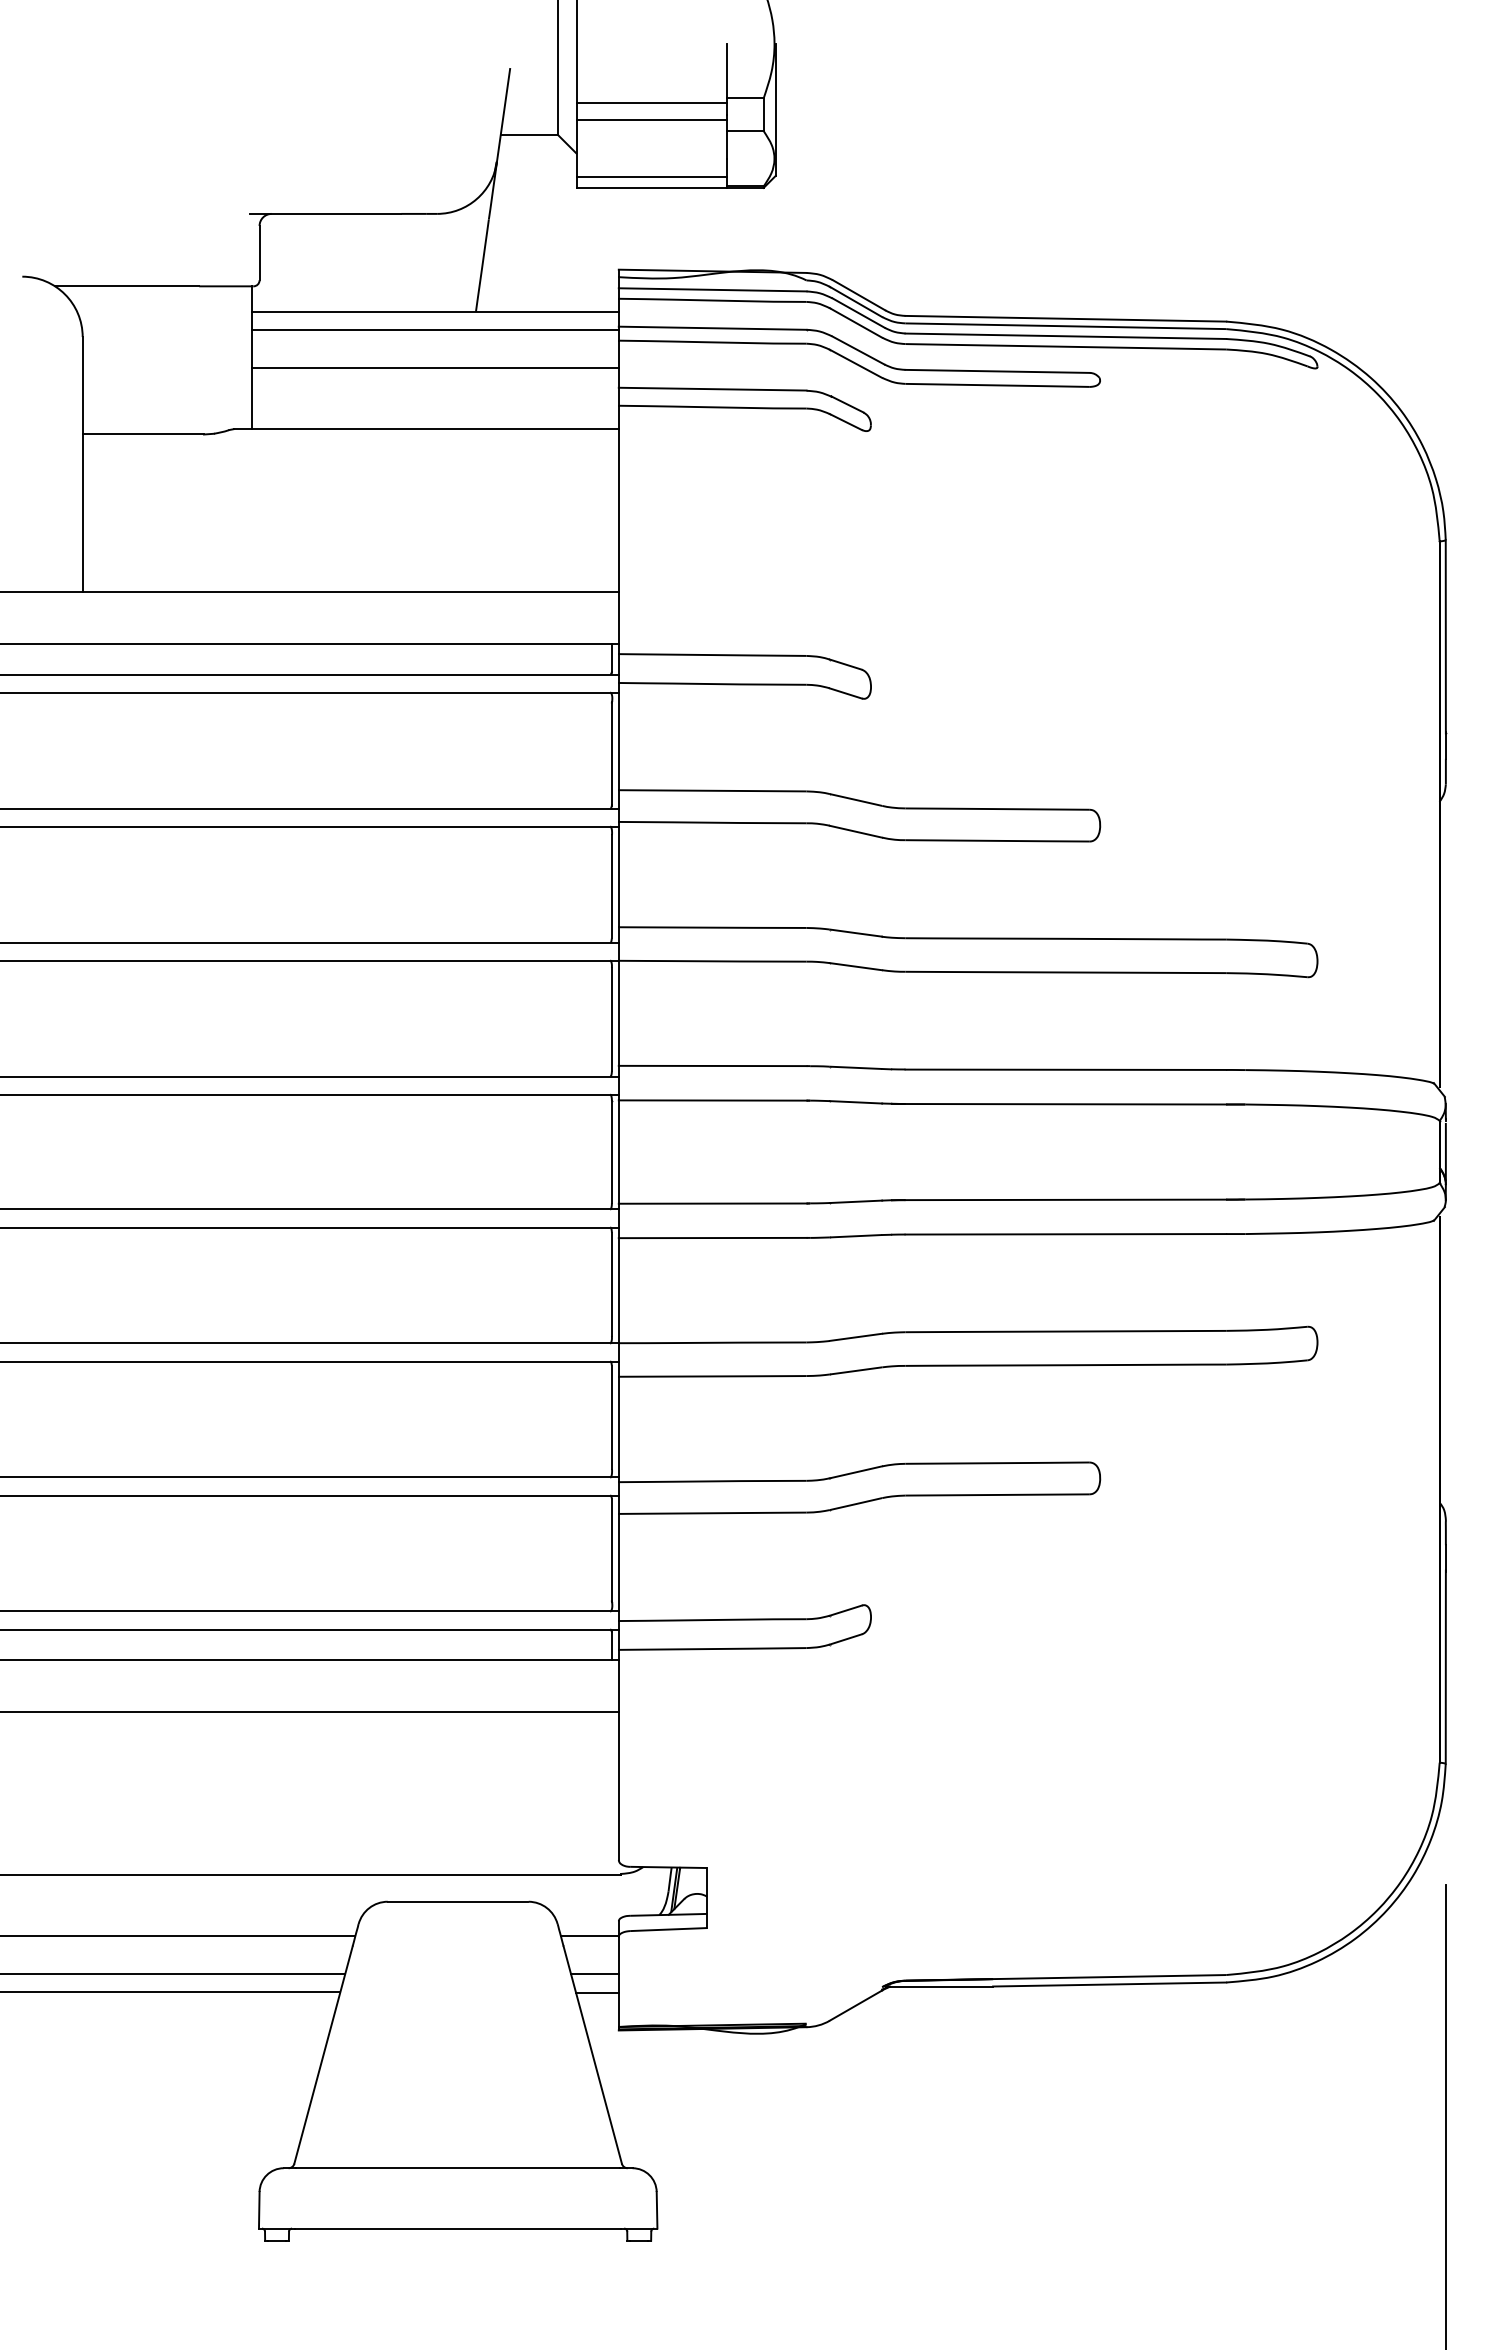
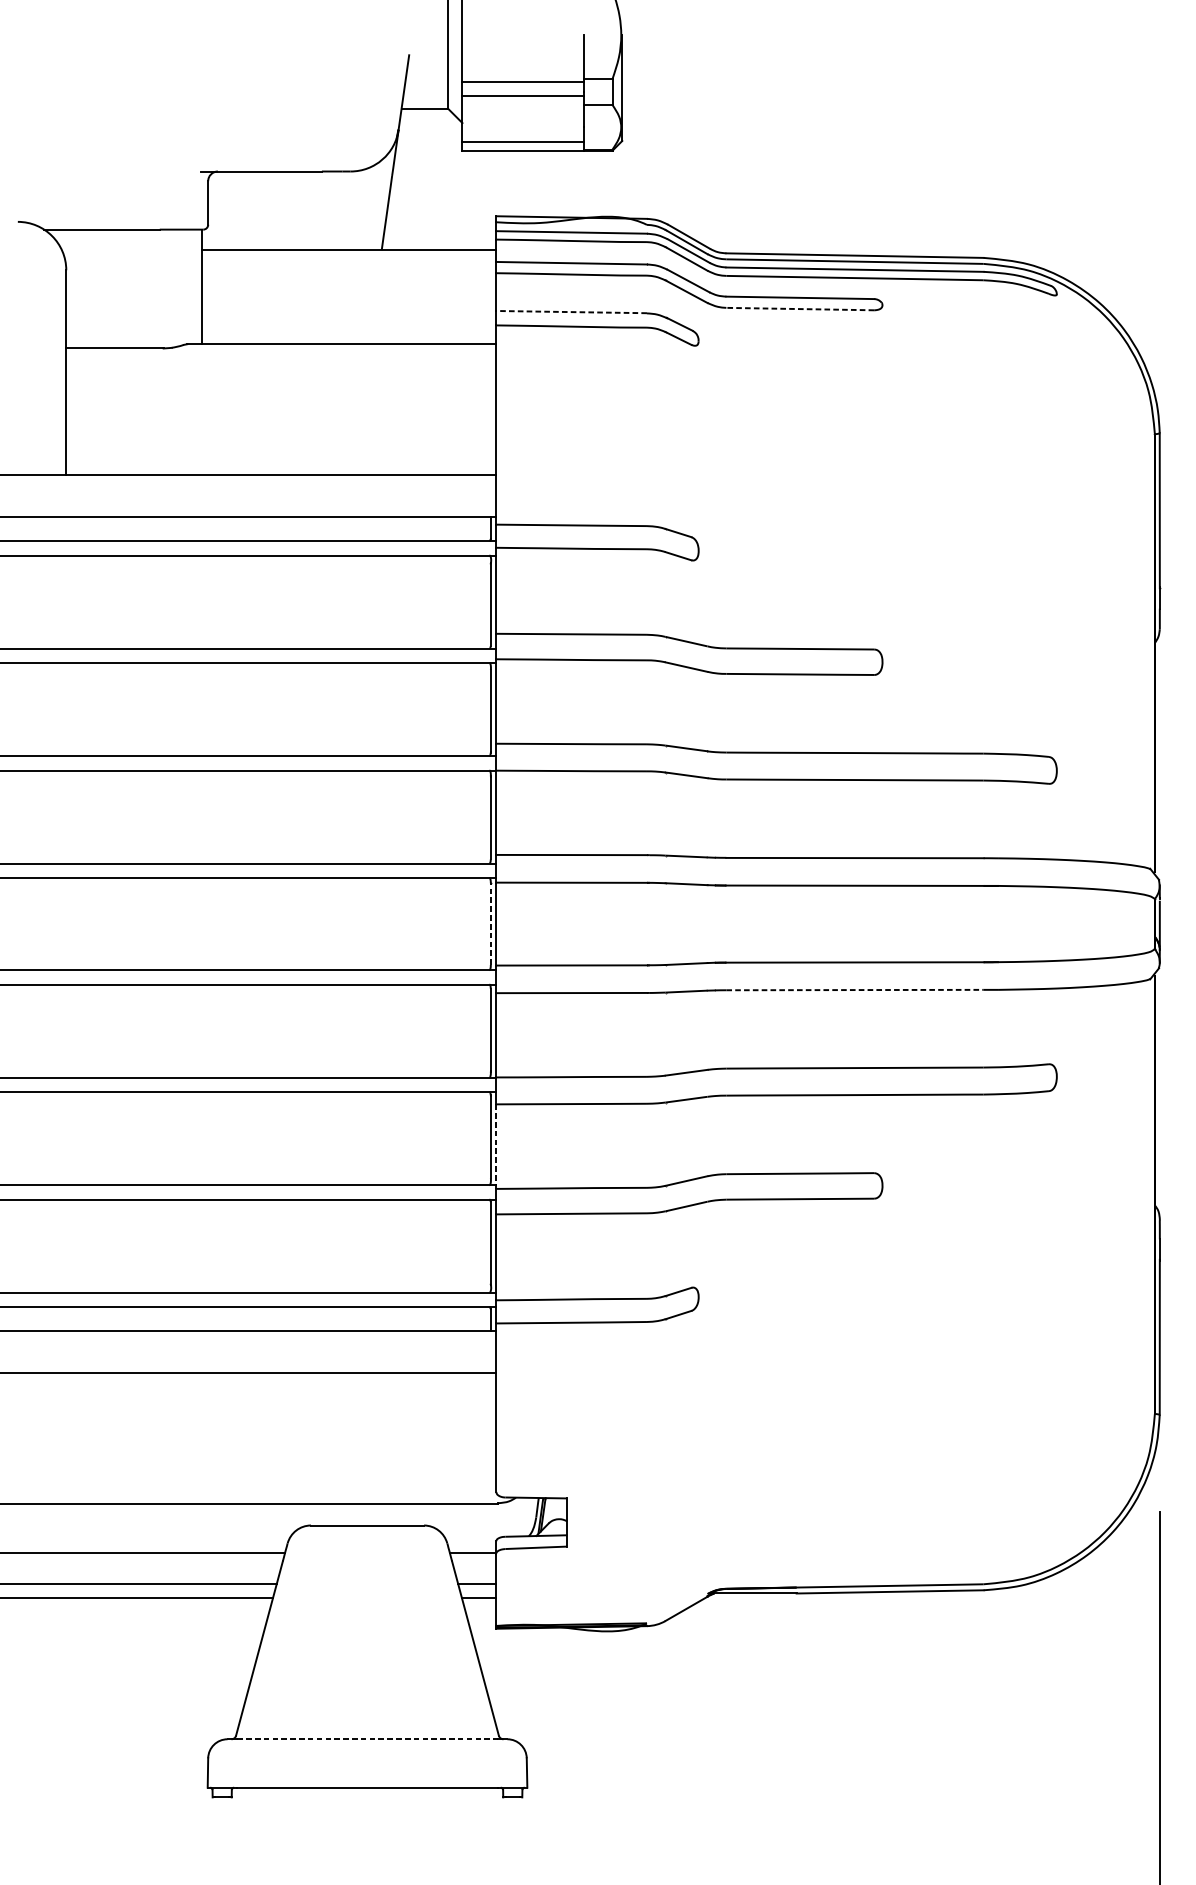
line: (435, 329) -> (349, 264), removed
line: (435, 367) -> (349, 294), removed
line: (998, 385) -> (800, 309), solid -> dashed
line: (712, 389) -> (571, 312), solid -> dashed
line: (611, 1152) -> (490, 924), solid -> dashed
line: (1066, 1234) -> (855, 990), solid -> dashed
line: (618, 1429) -> (496, 1146), solid -> dashed
line: (458, 2168) -> (367, 1739), solid -> dashed

